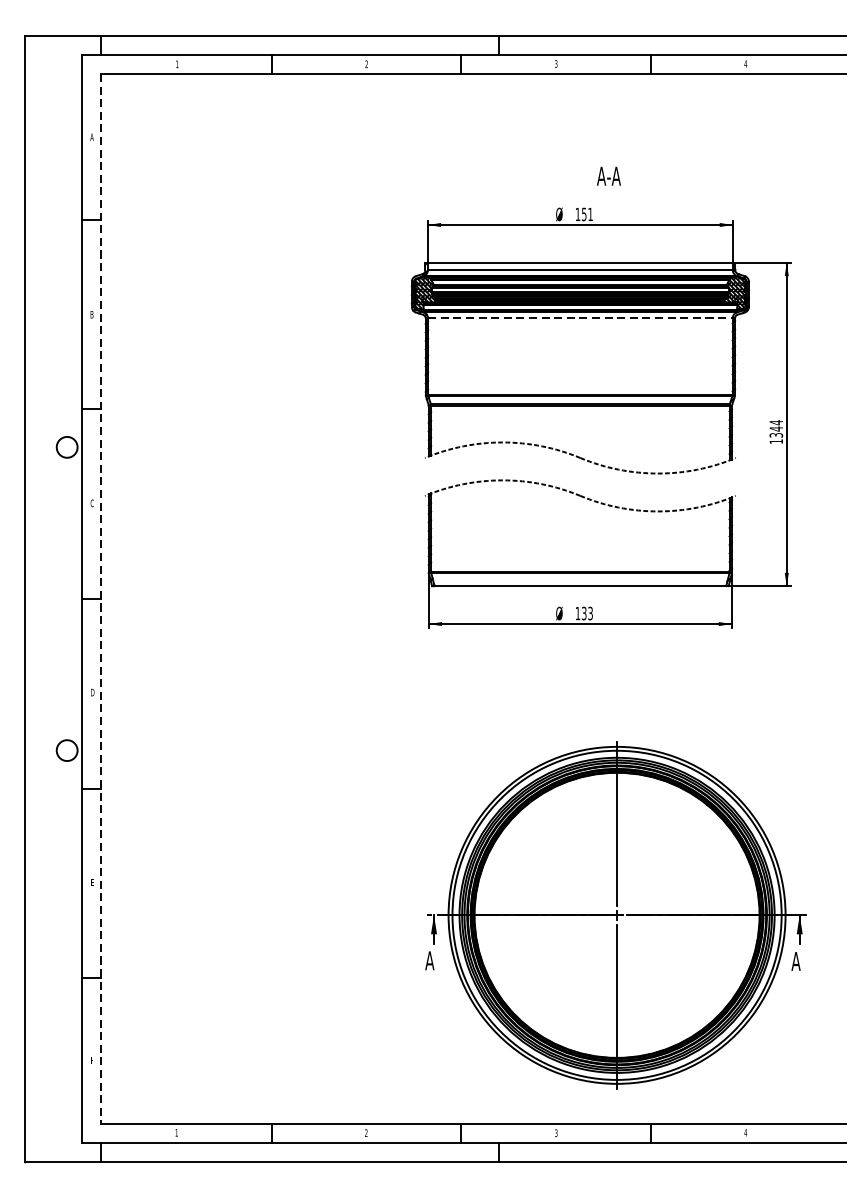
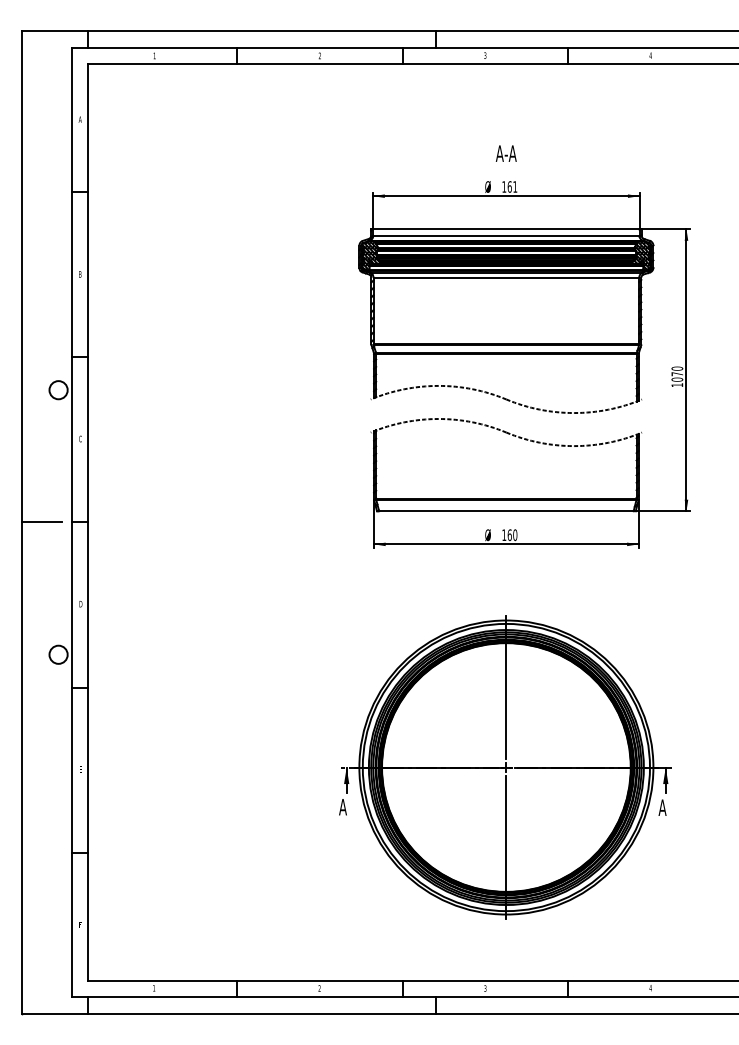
text: (608, 176) -> (505, 153), moved
text: (583, 213) -> (509, 186), 151 -> 161
line: (580, 318) -> (506, 277), dashed -> solid
text: (776, 428) -> (677, 373), 1344 -> 1070
line: (47, 599) -> (41, 522), added
line: (101, 599) -> (88, 522), dashed -> solid
text: (587, 613) -> (512, 535), 133 -> 160
part: (616, 915) -> (505, 767), moved

